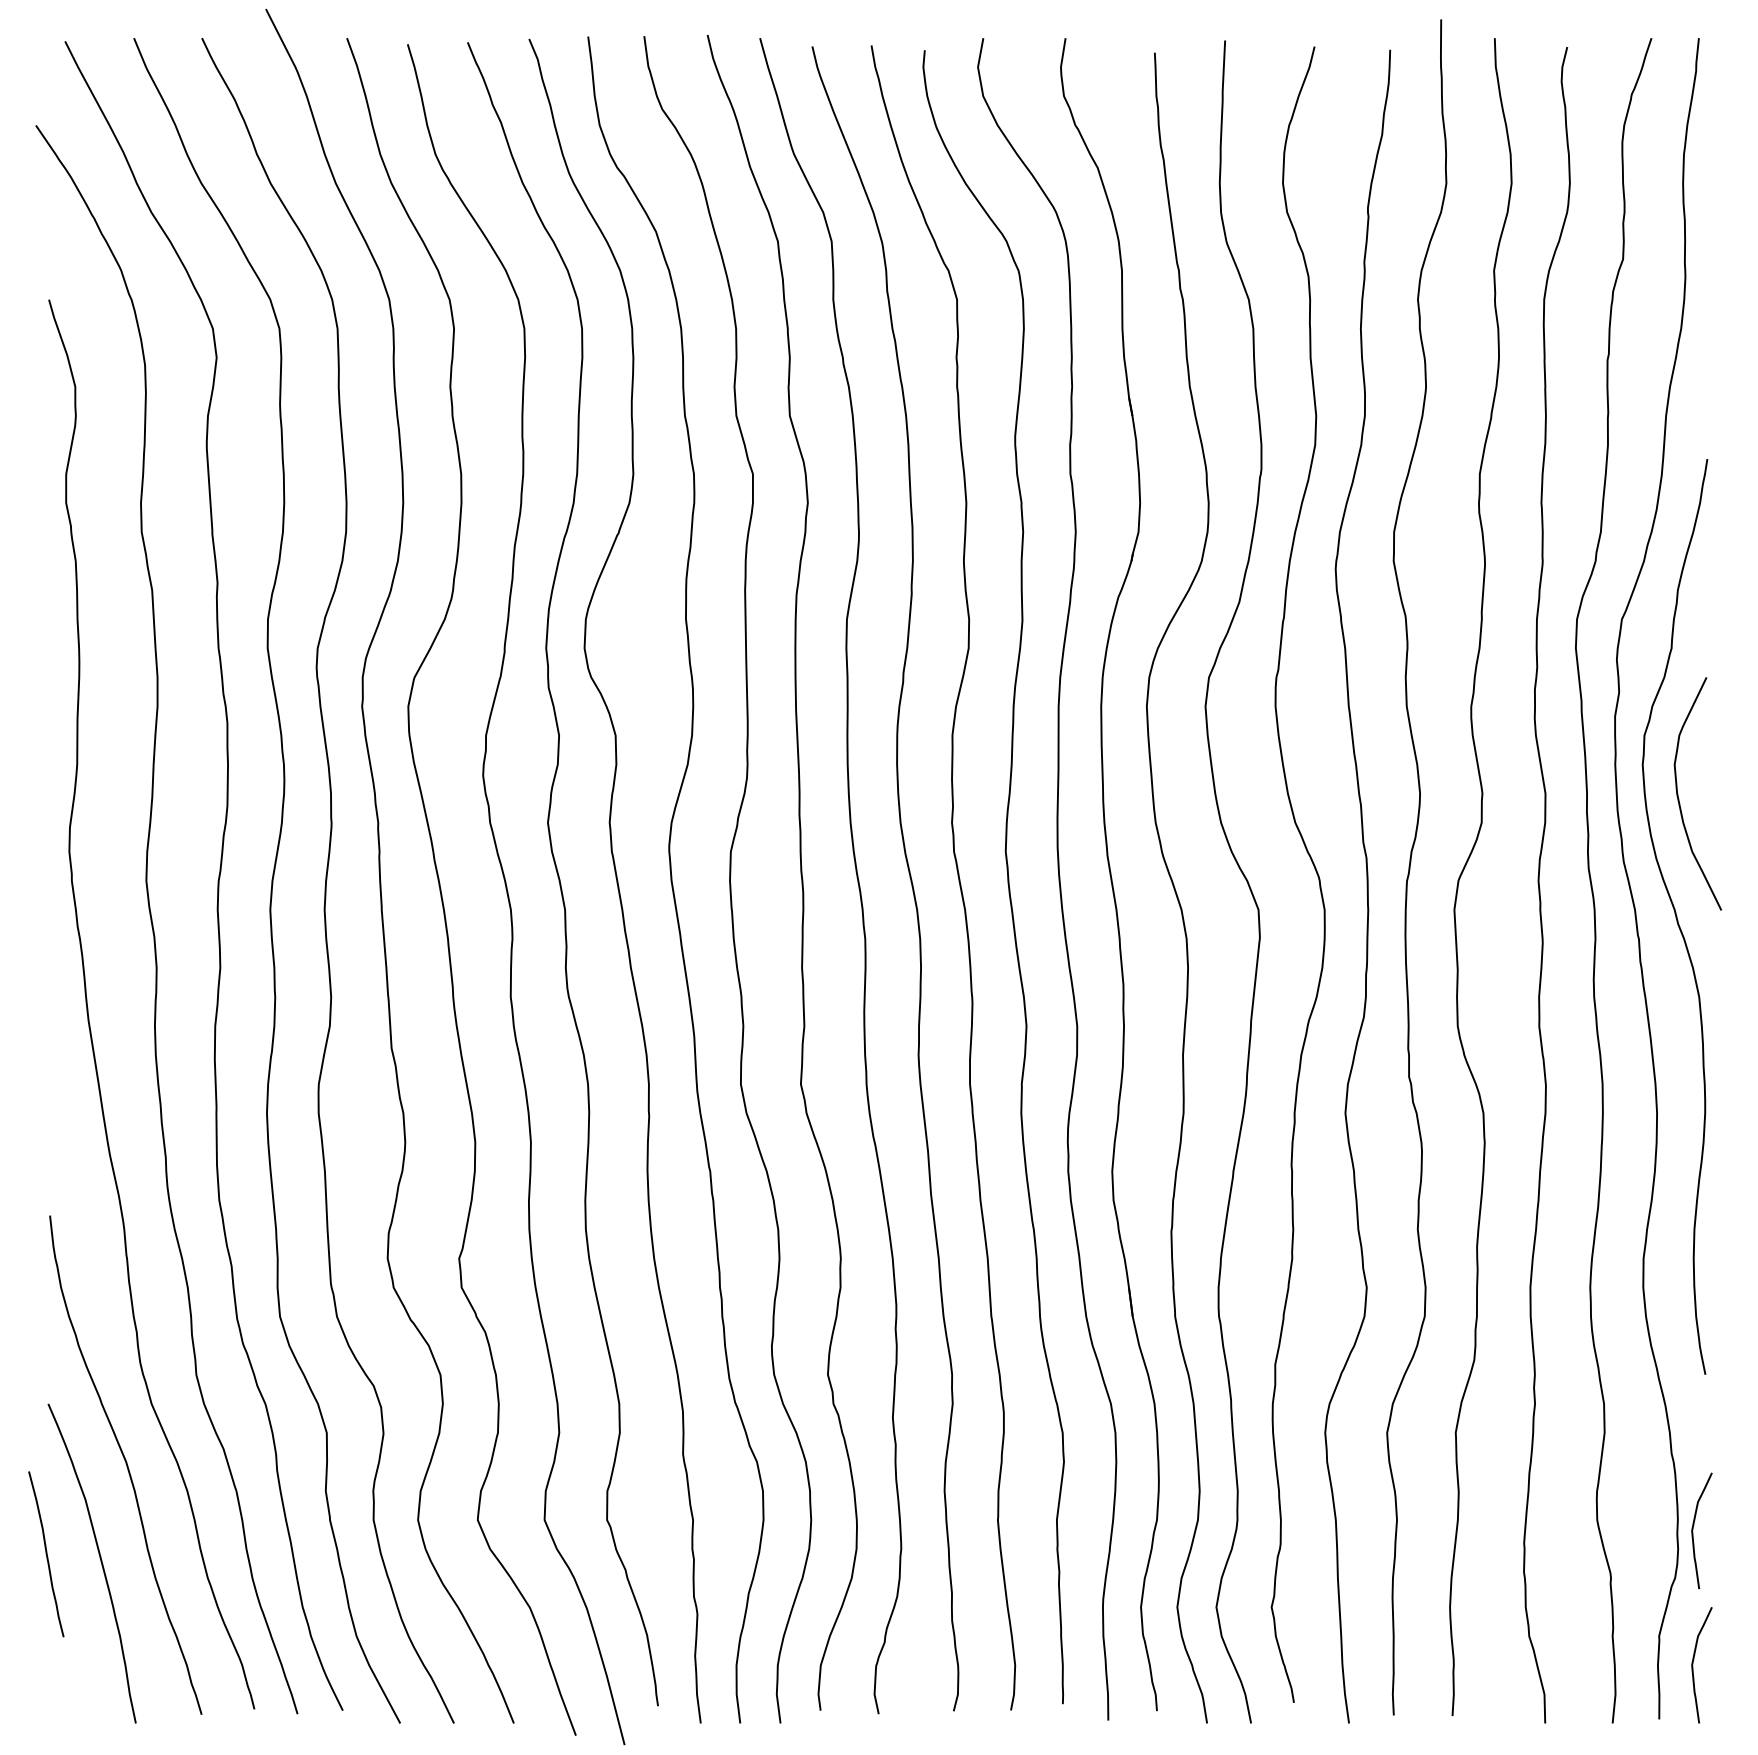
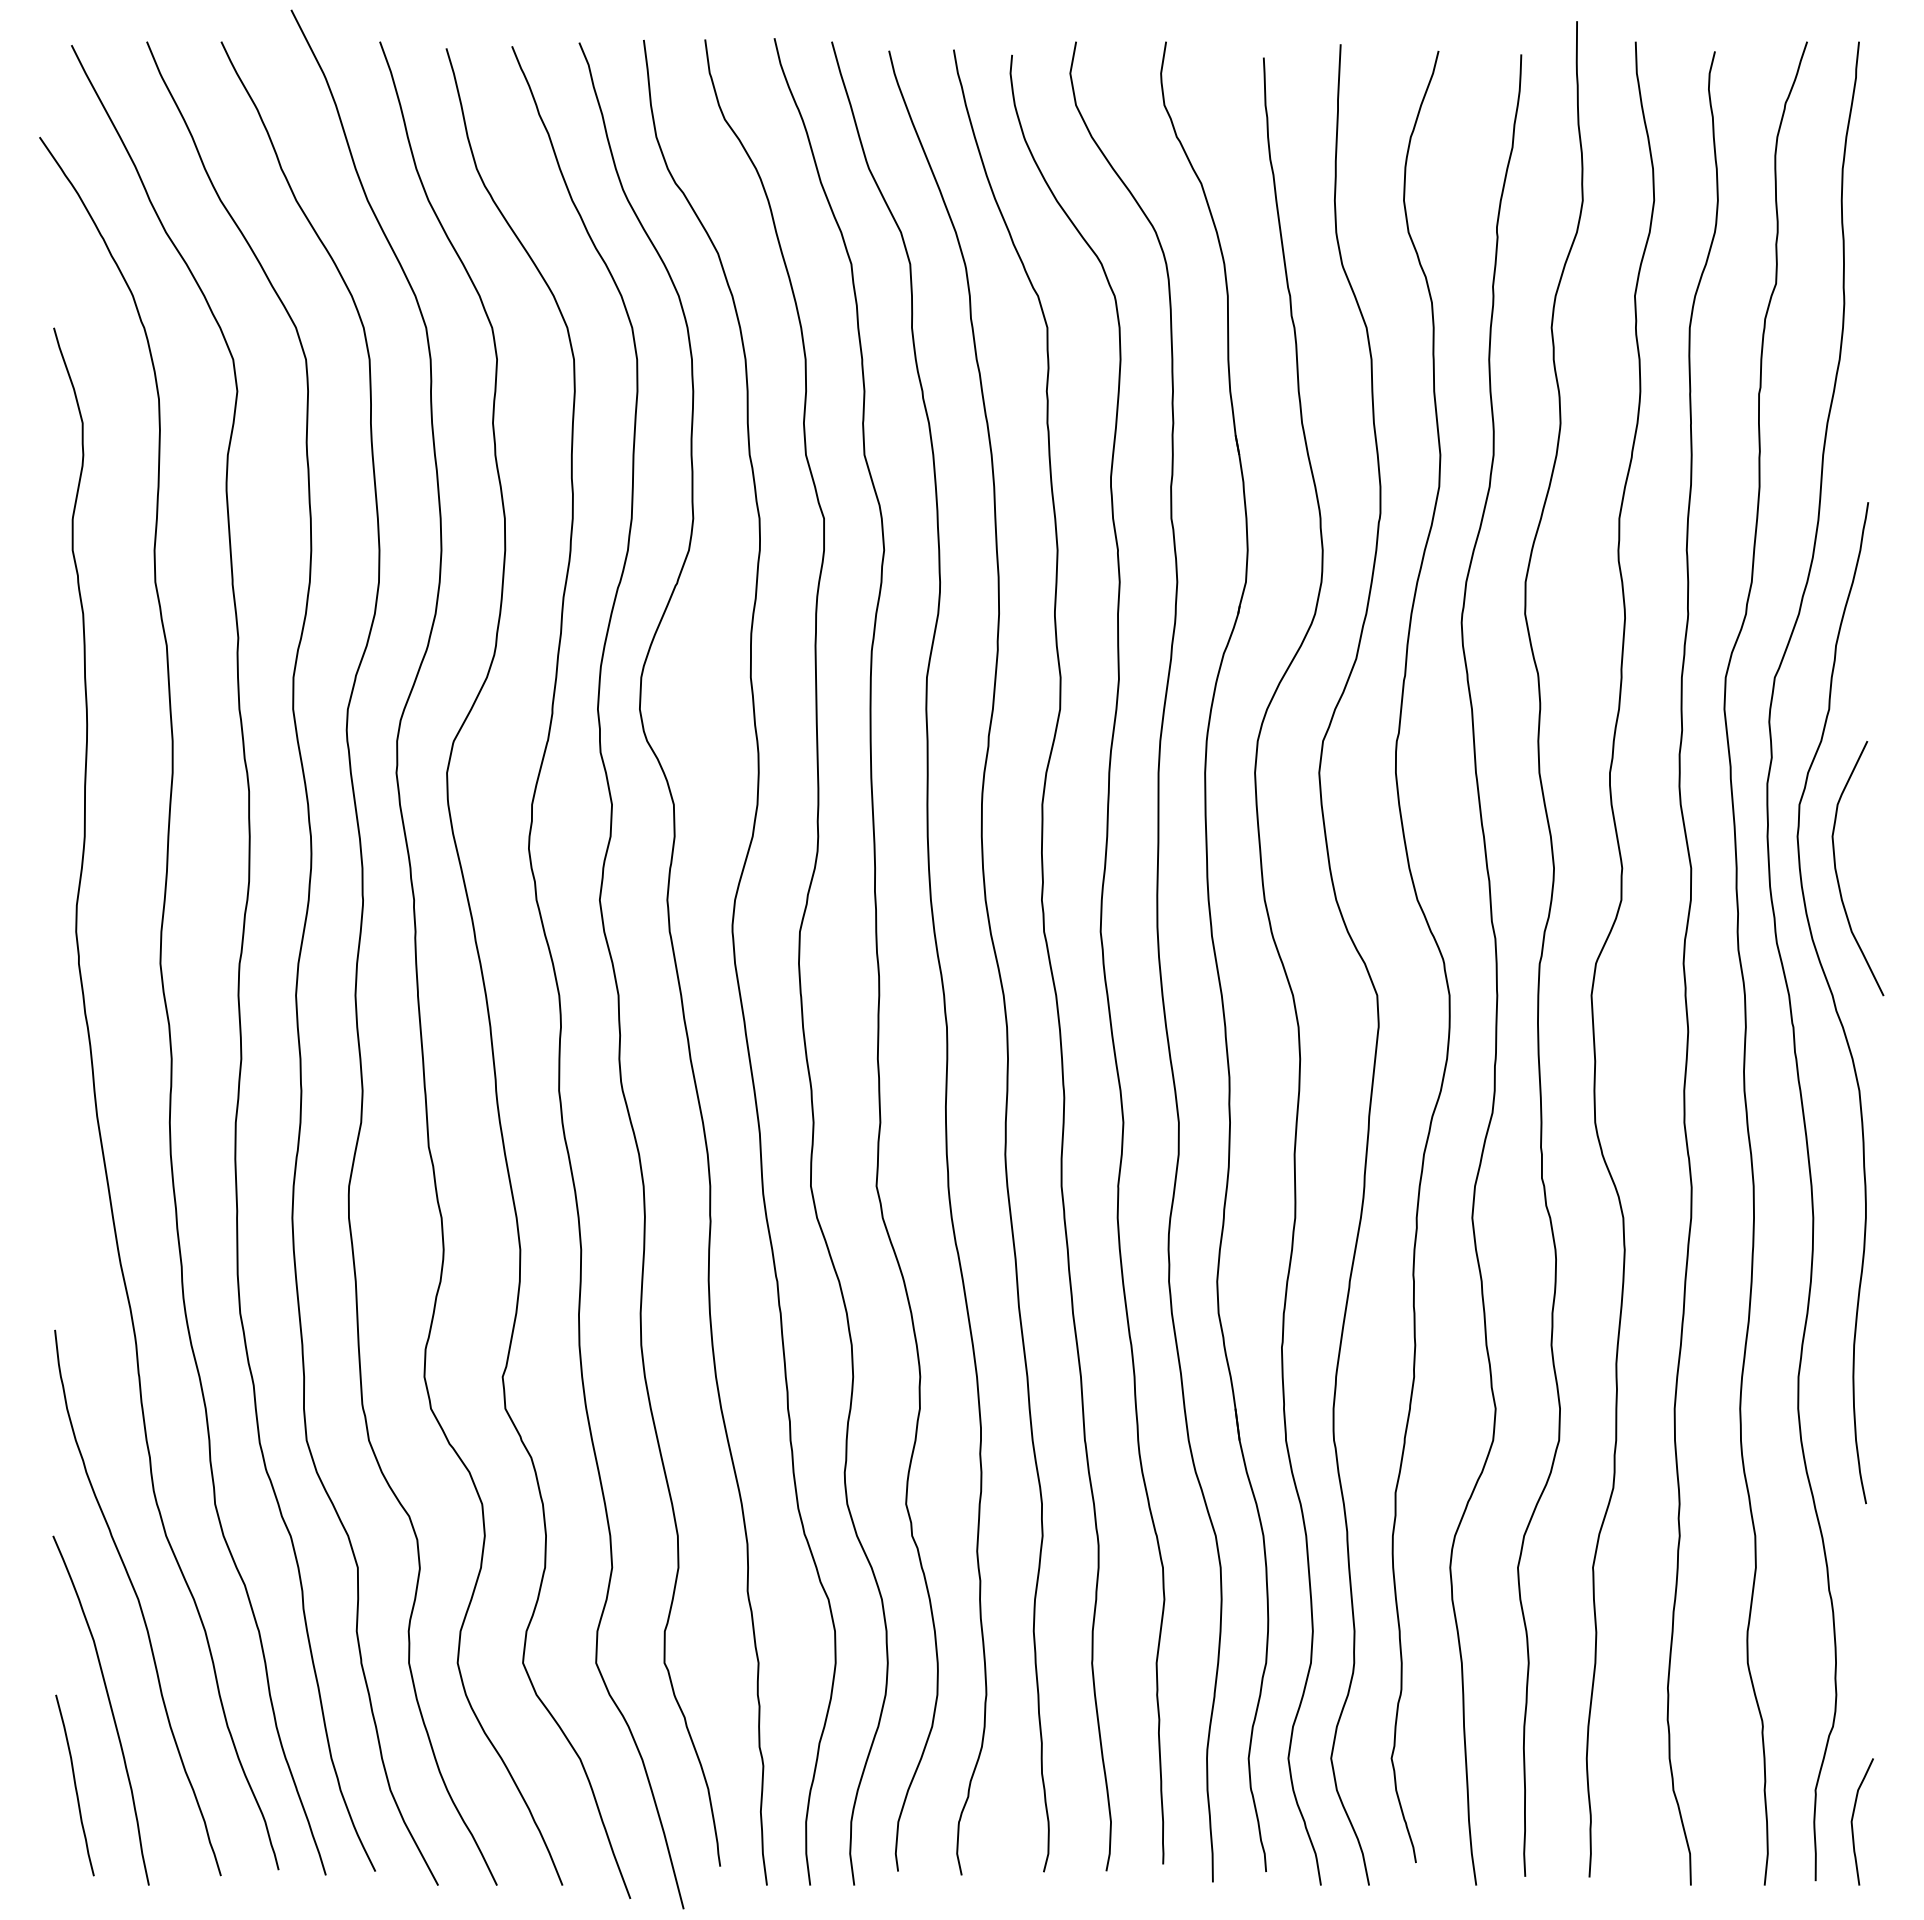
curve: (1693, 1527) -> (1853, 1671), removed
curve: (45, 1554) -> (74, 1785), moved

